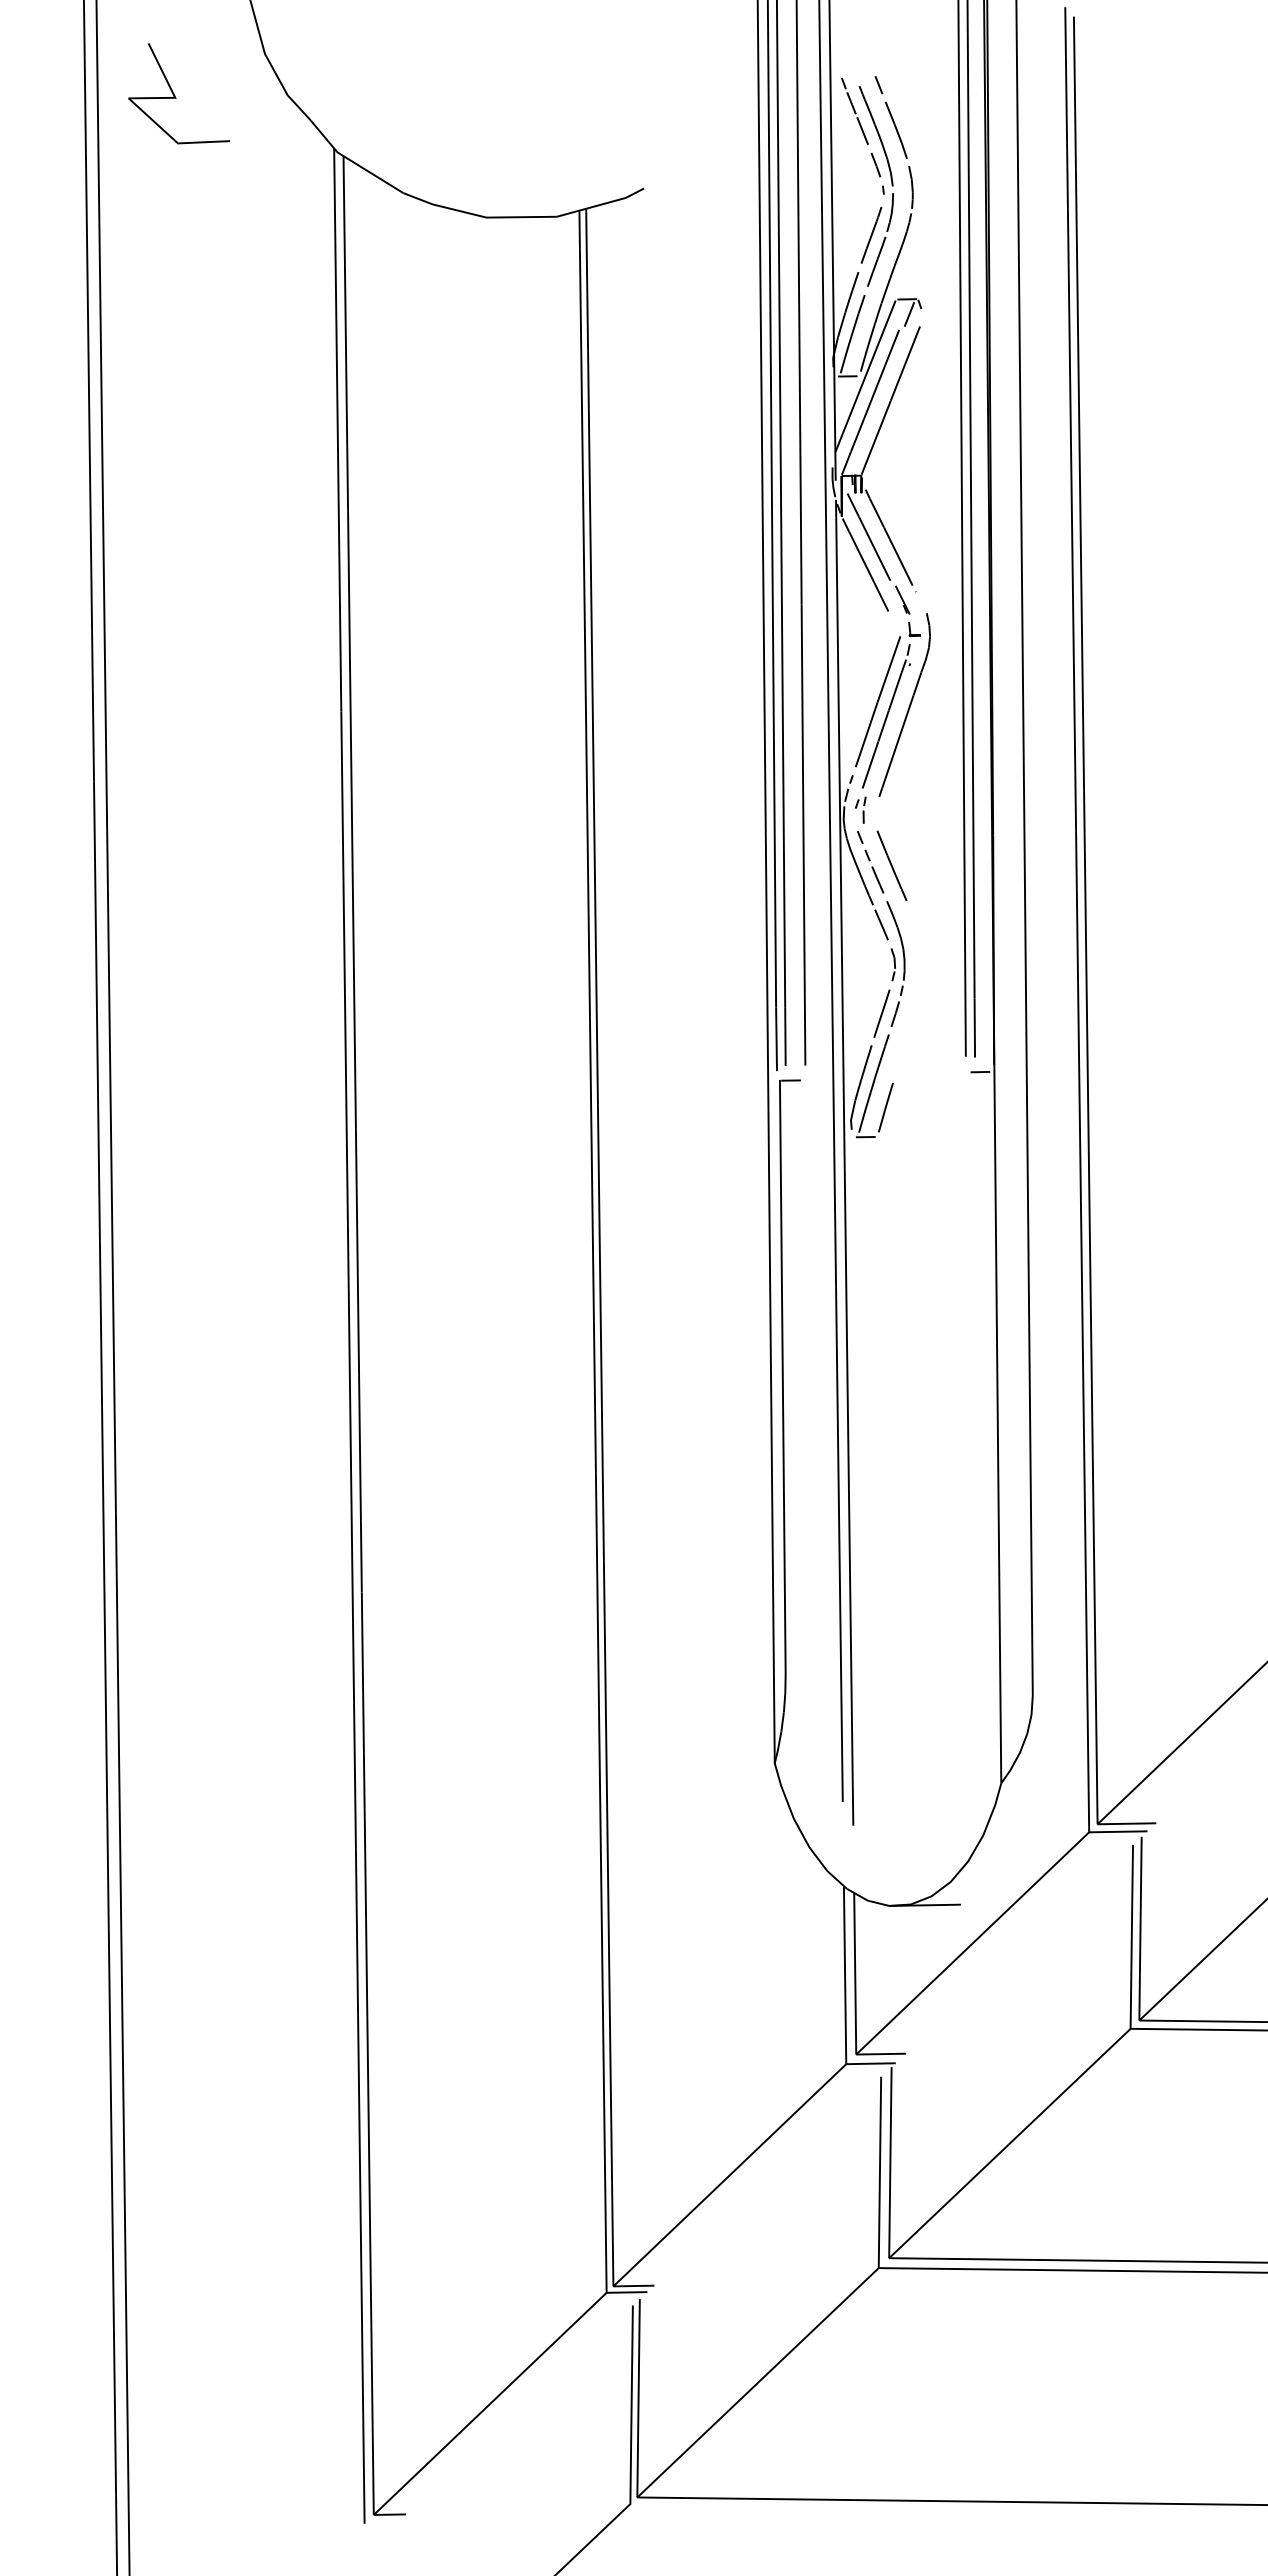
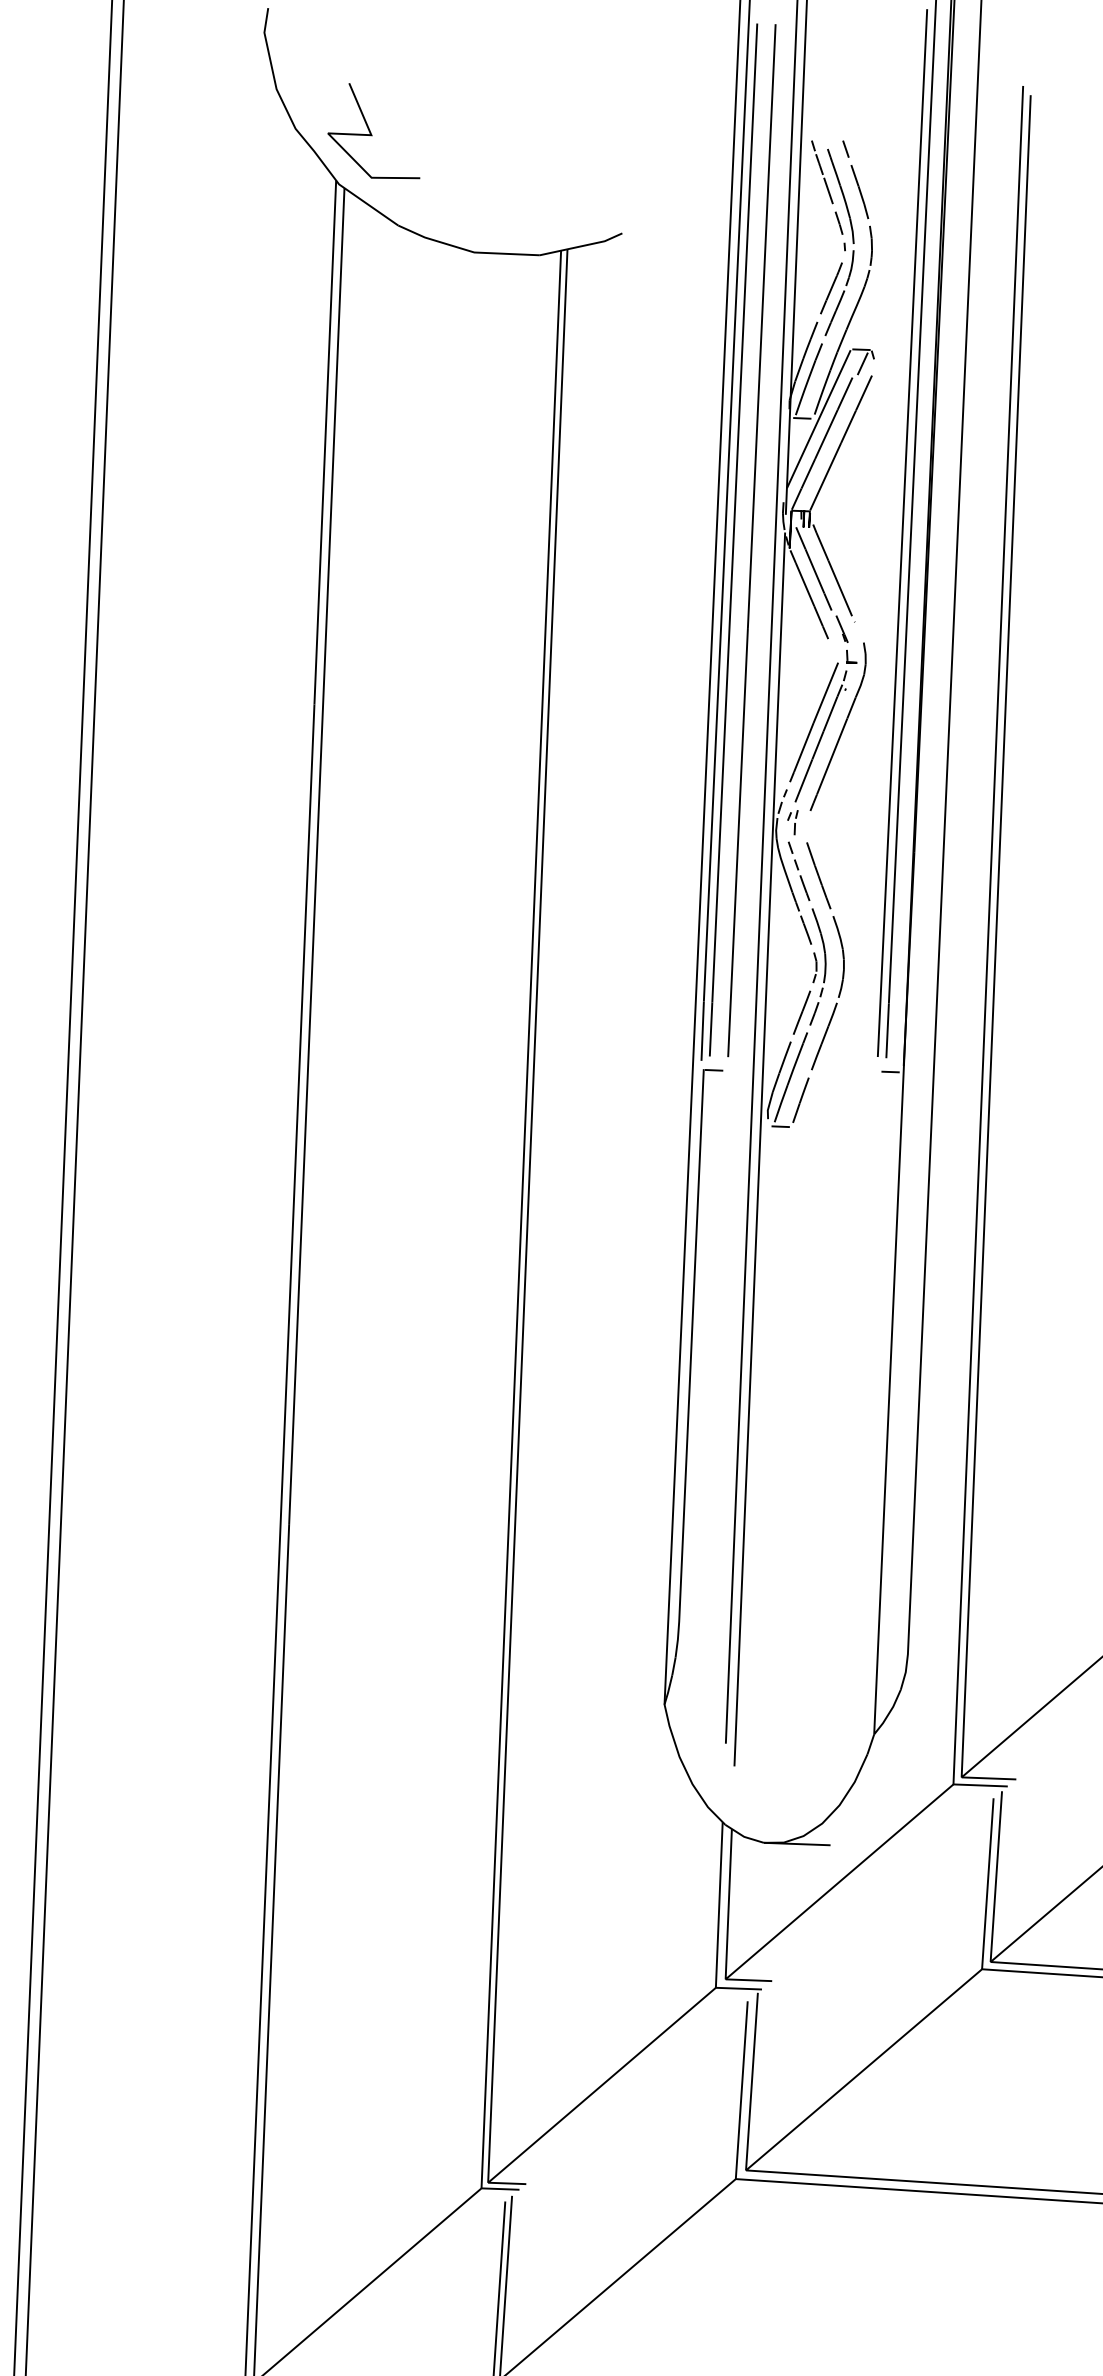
curve: (175, 95) -> (371, 133), moved
part: (919, 994) -> (837, 996), added

